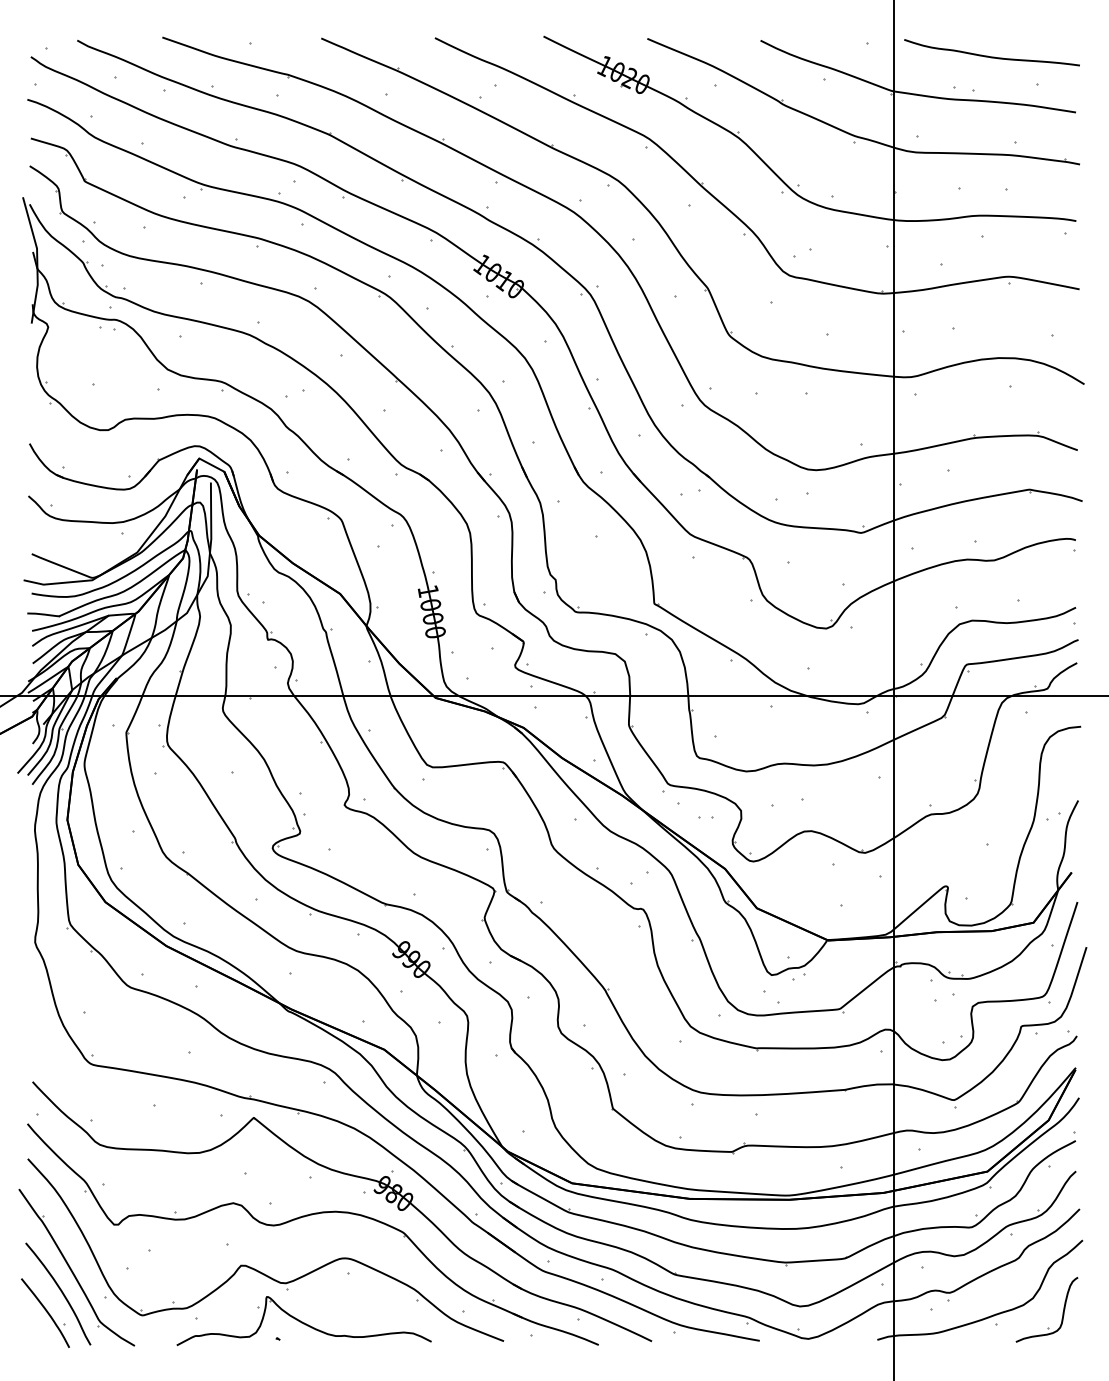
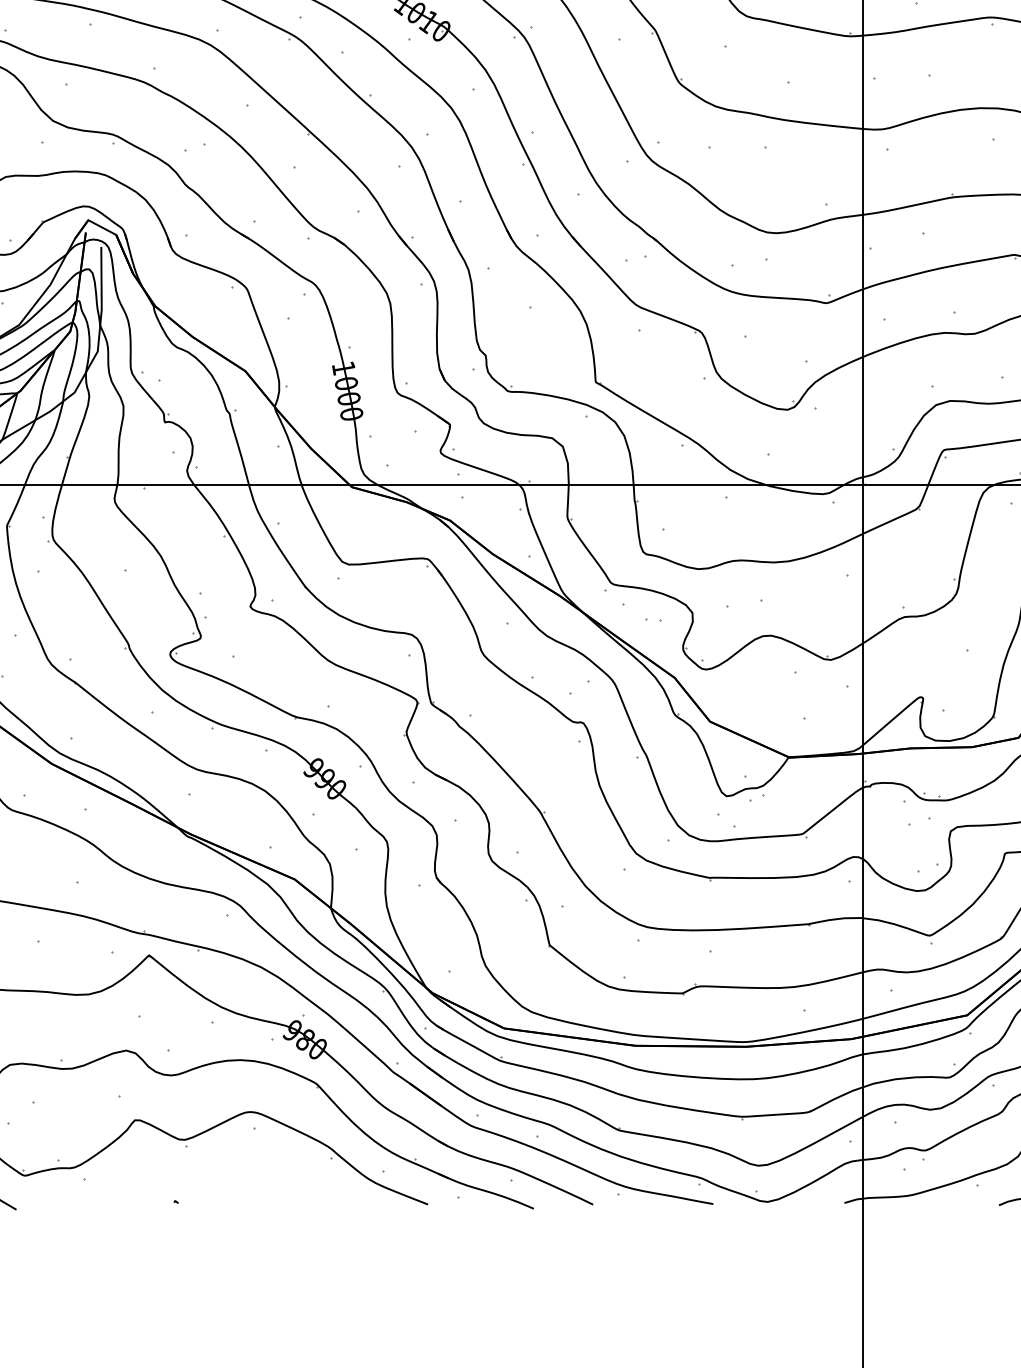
part: (303, 1320) -> (204, 1181), removed

